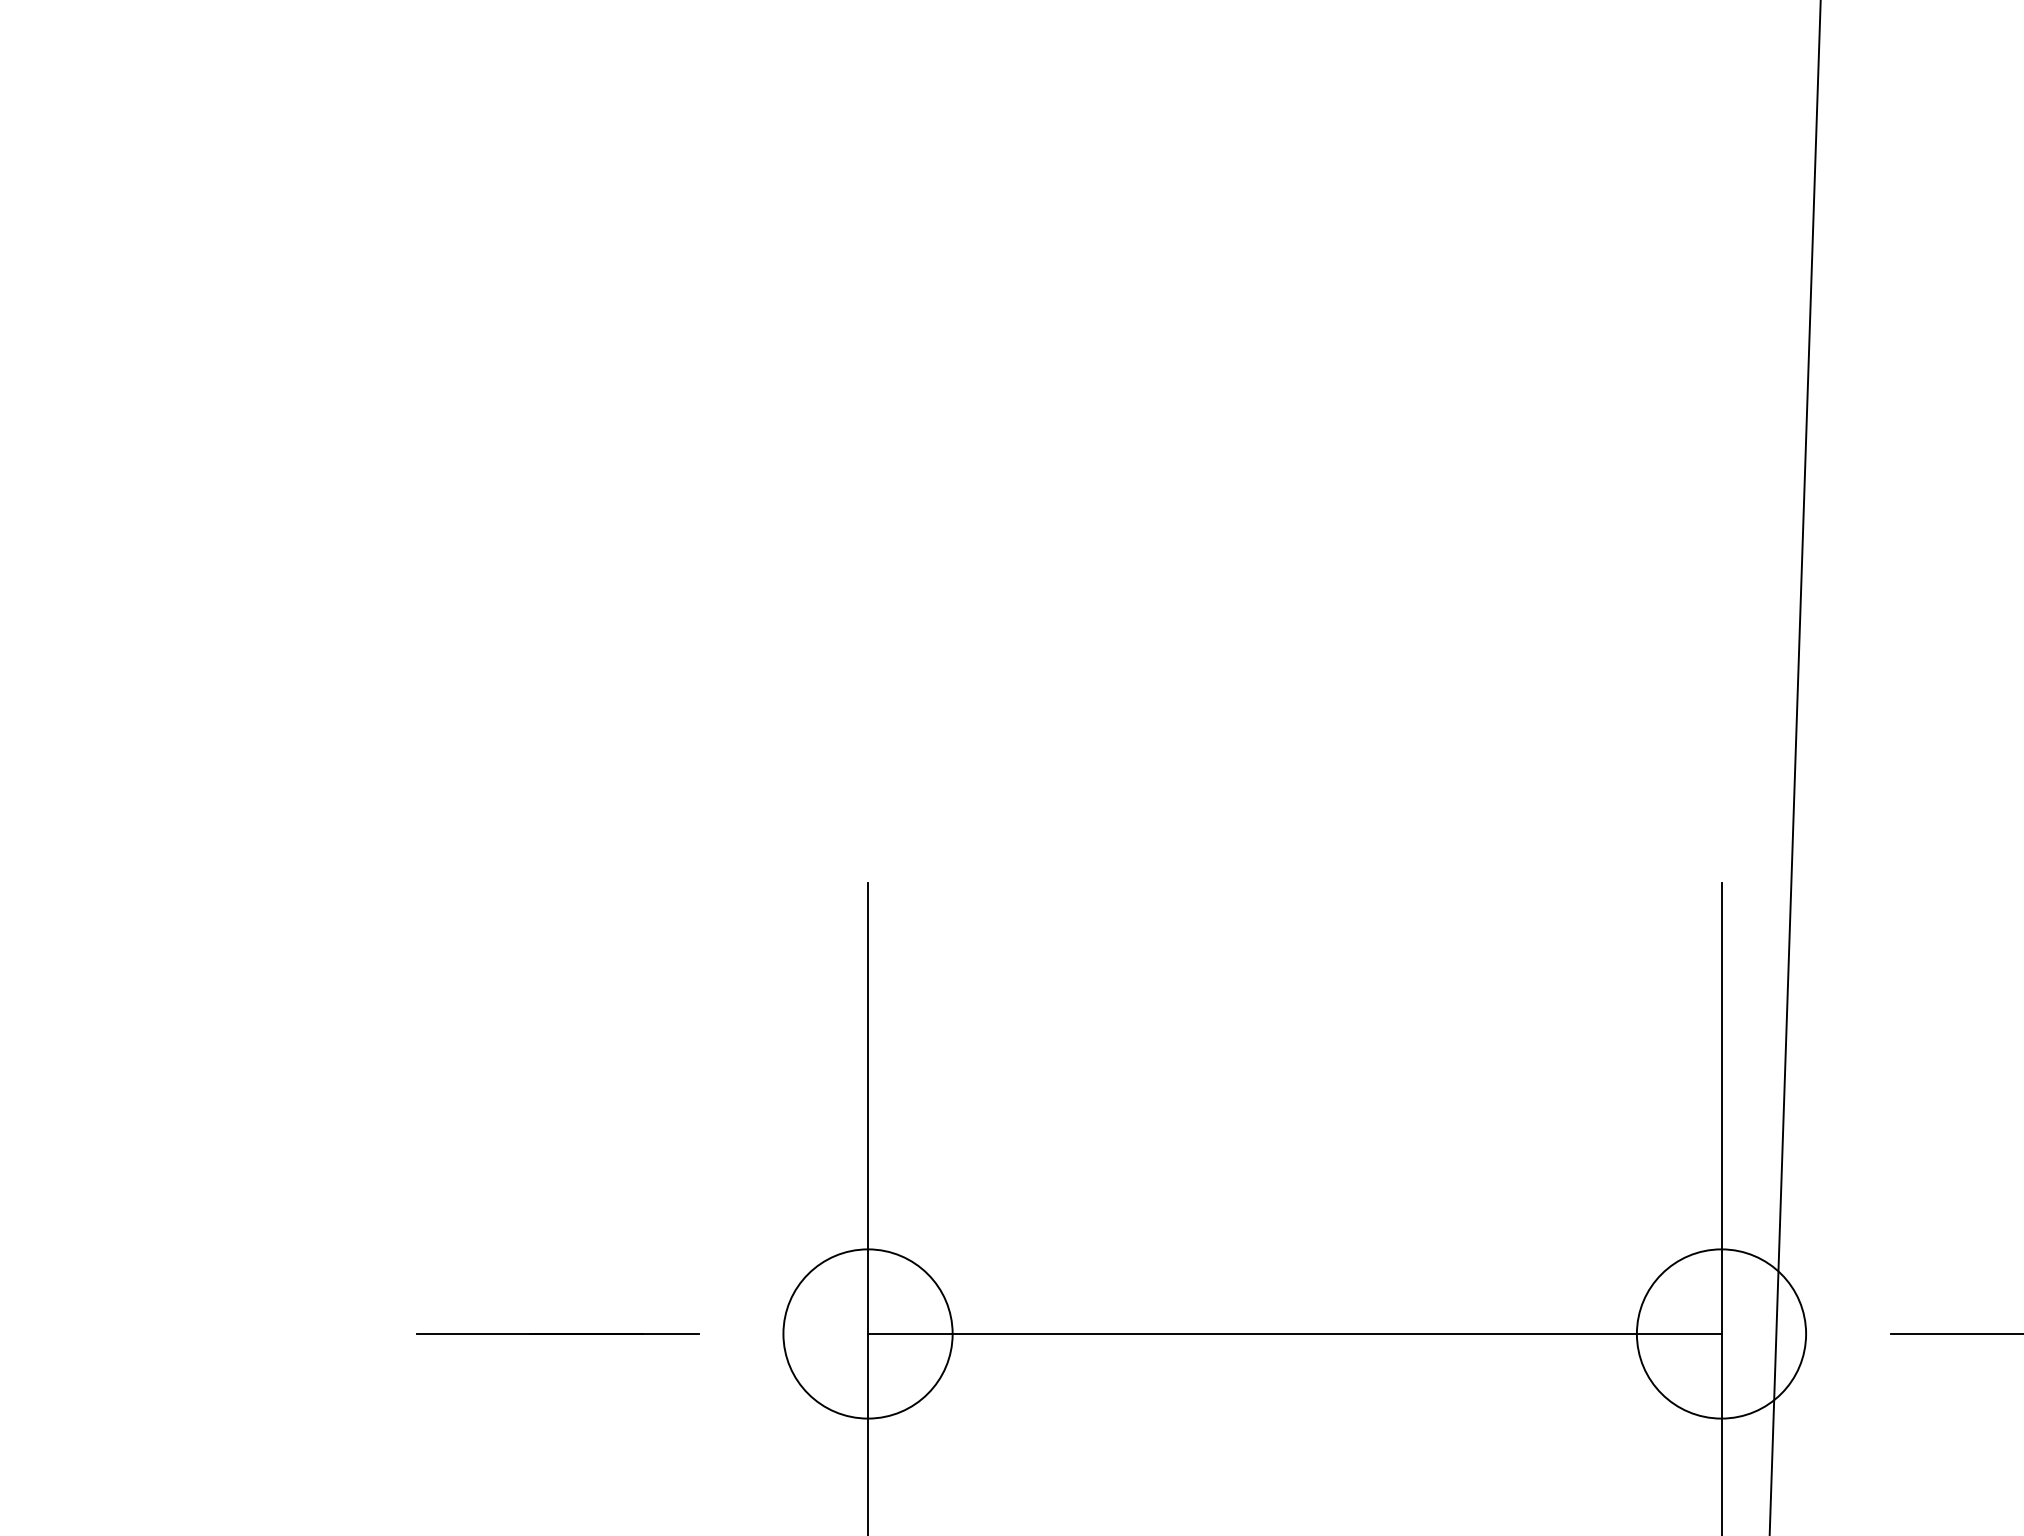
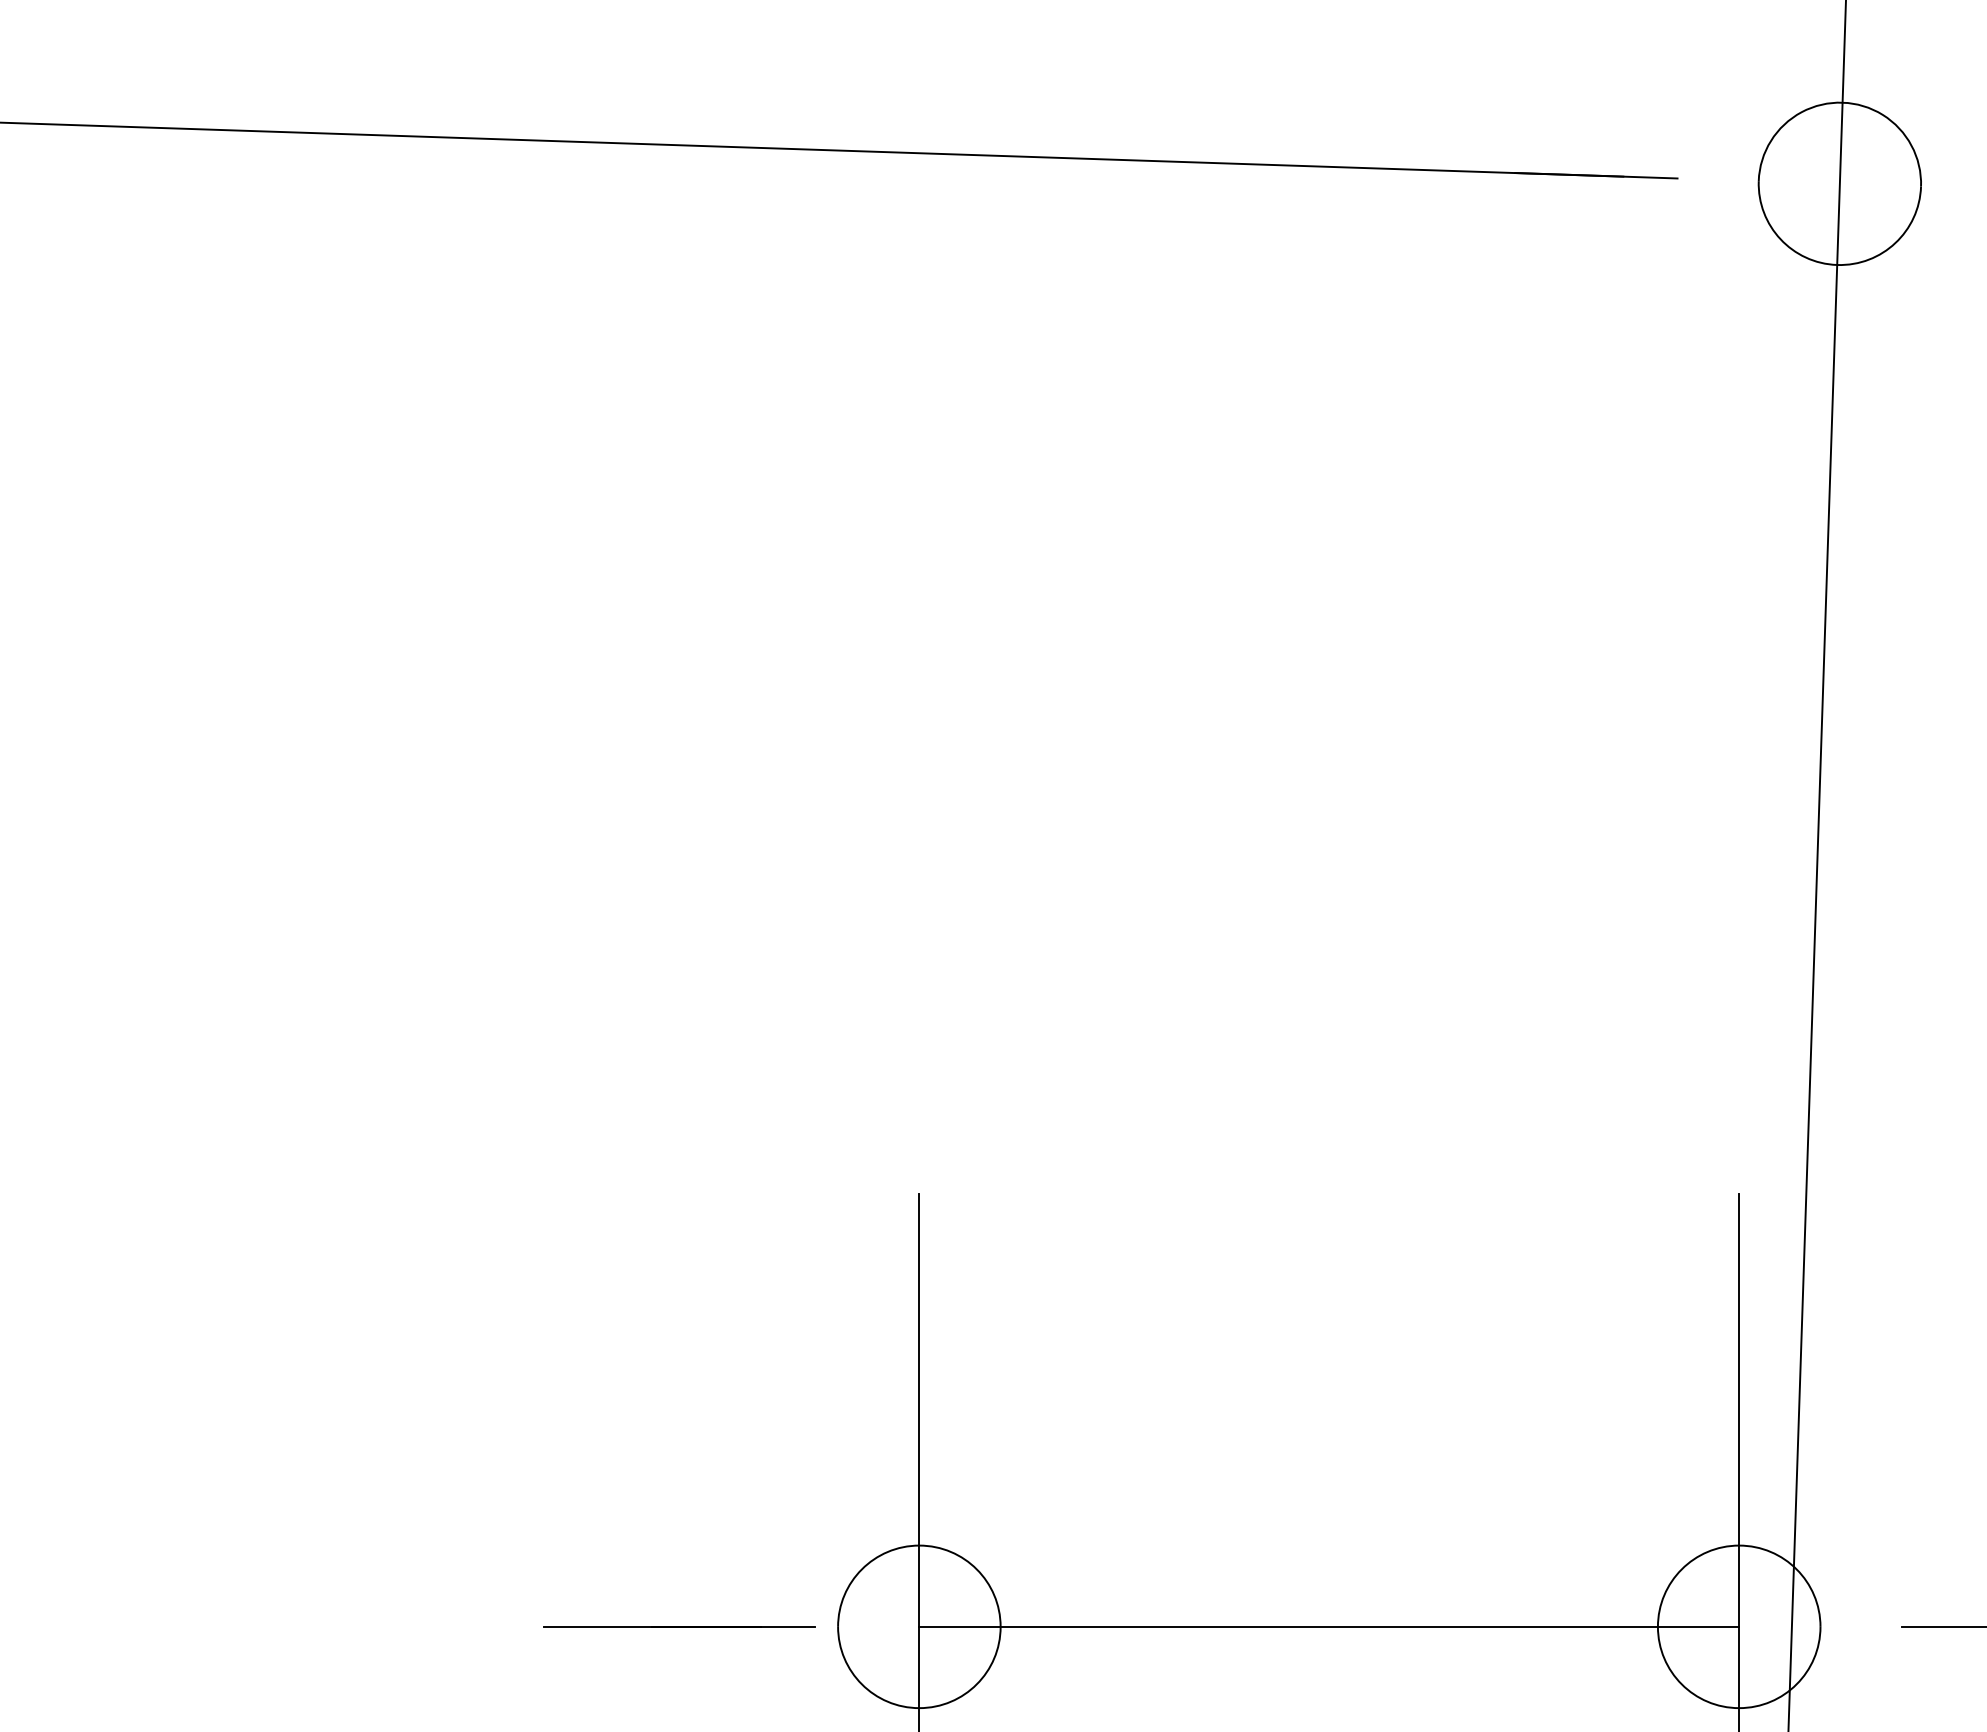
line: (557, 1333) -> (679, 1626), moved

